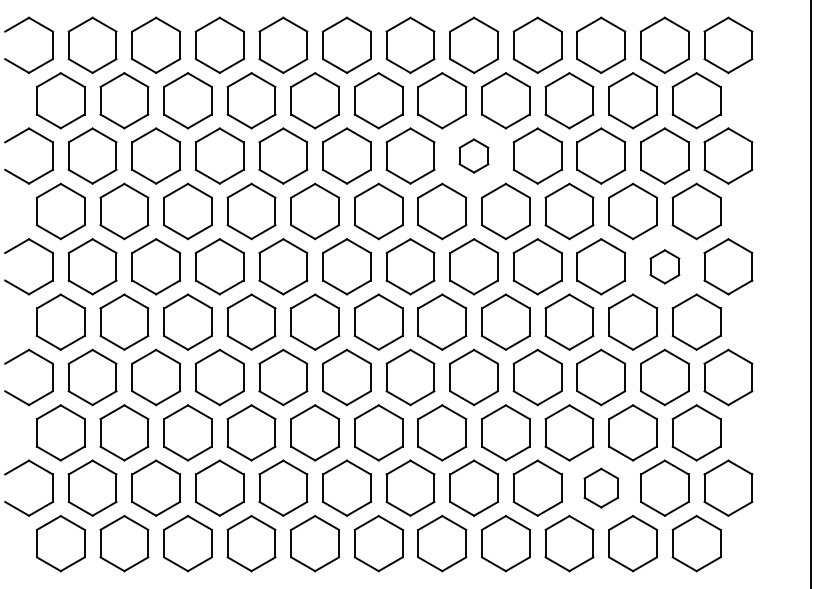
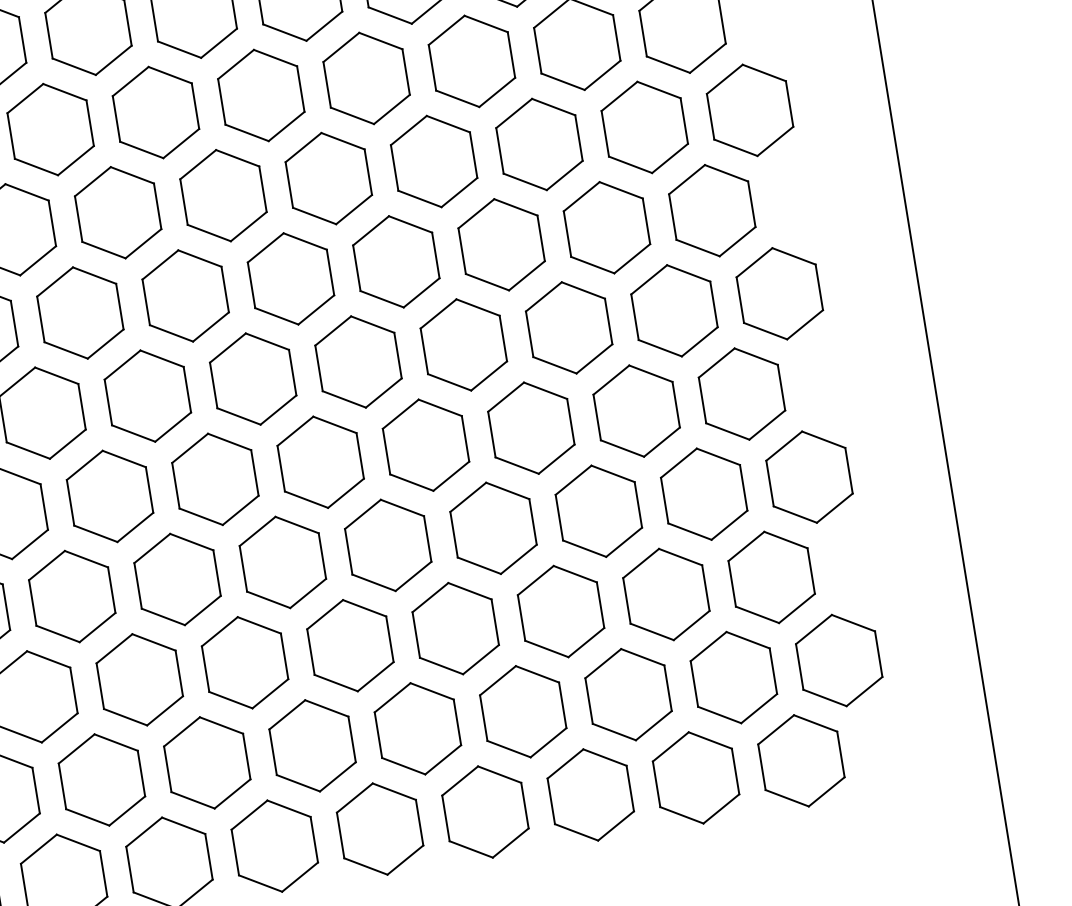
part: (473, 155) -> (327, 177), size x1.67
part: (664, 266) -> (673, 310), size x1.67
part: (601, 487) -> (628, 693), size x1.43

